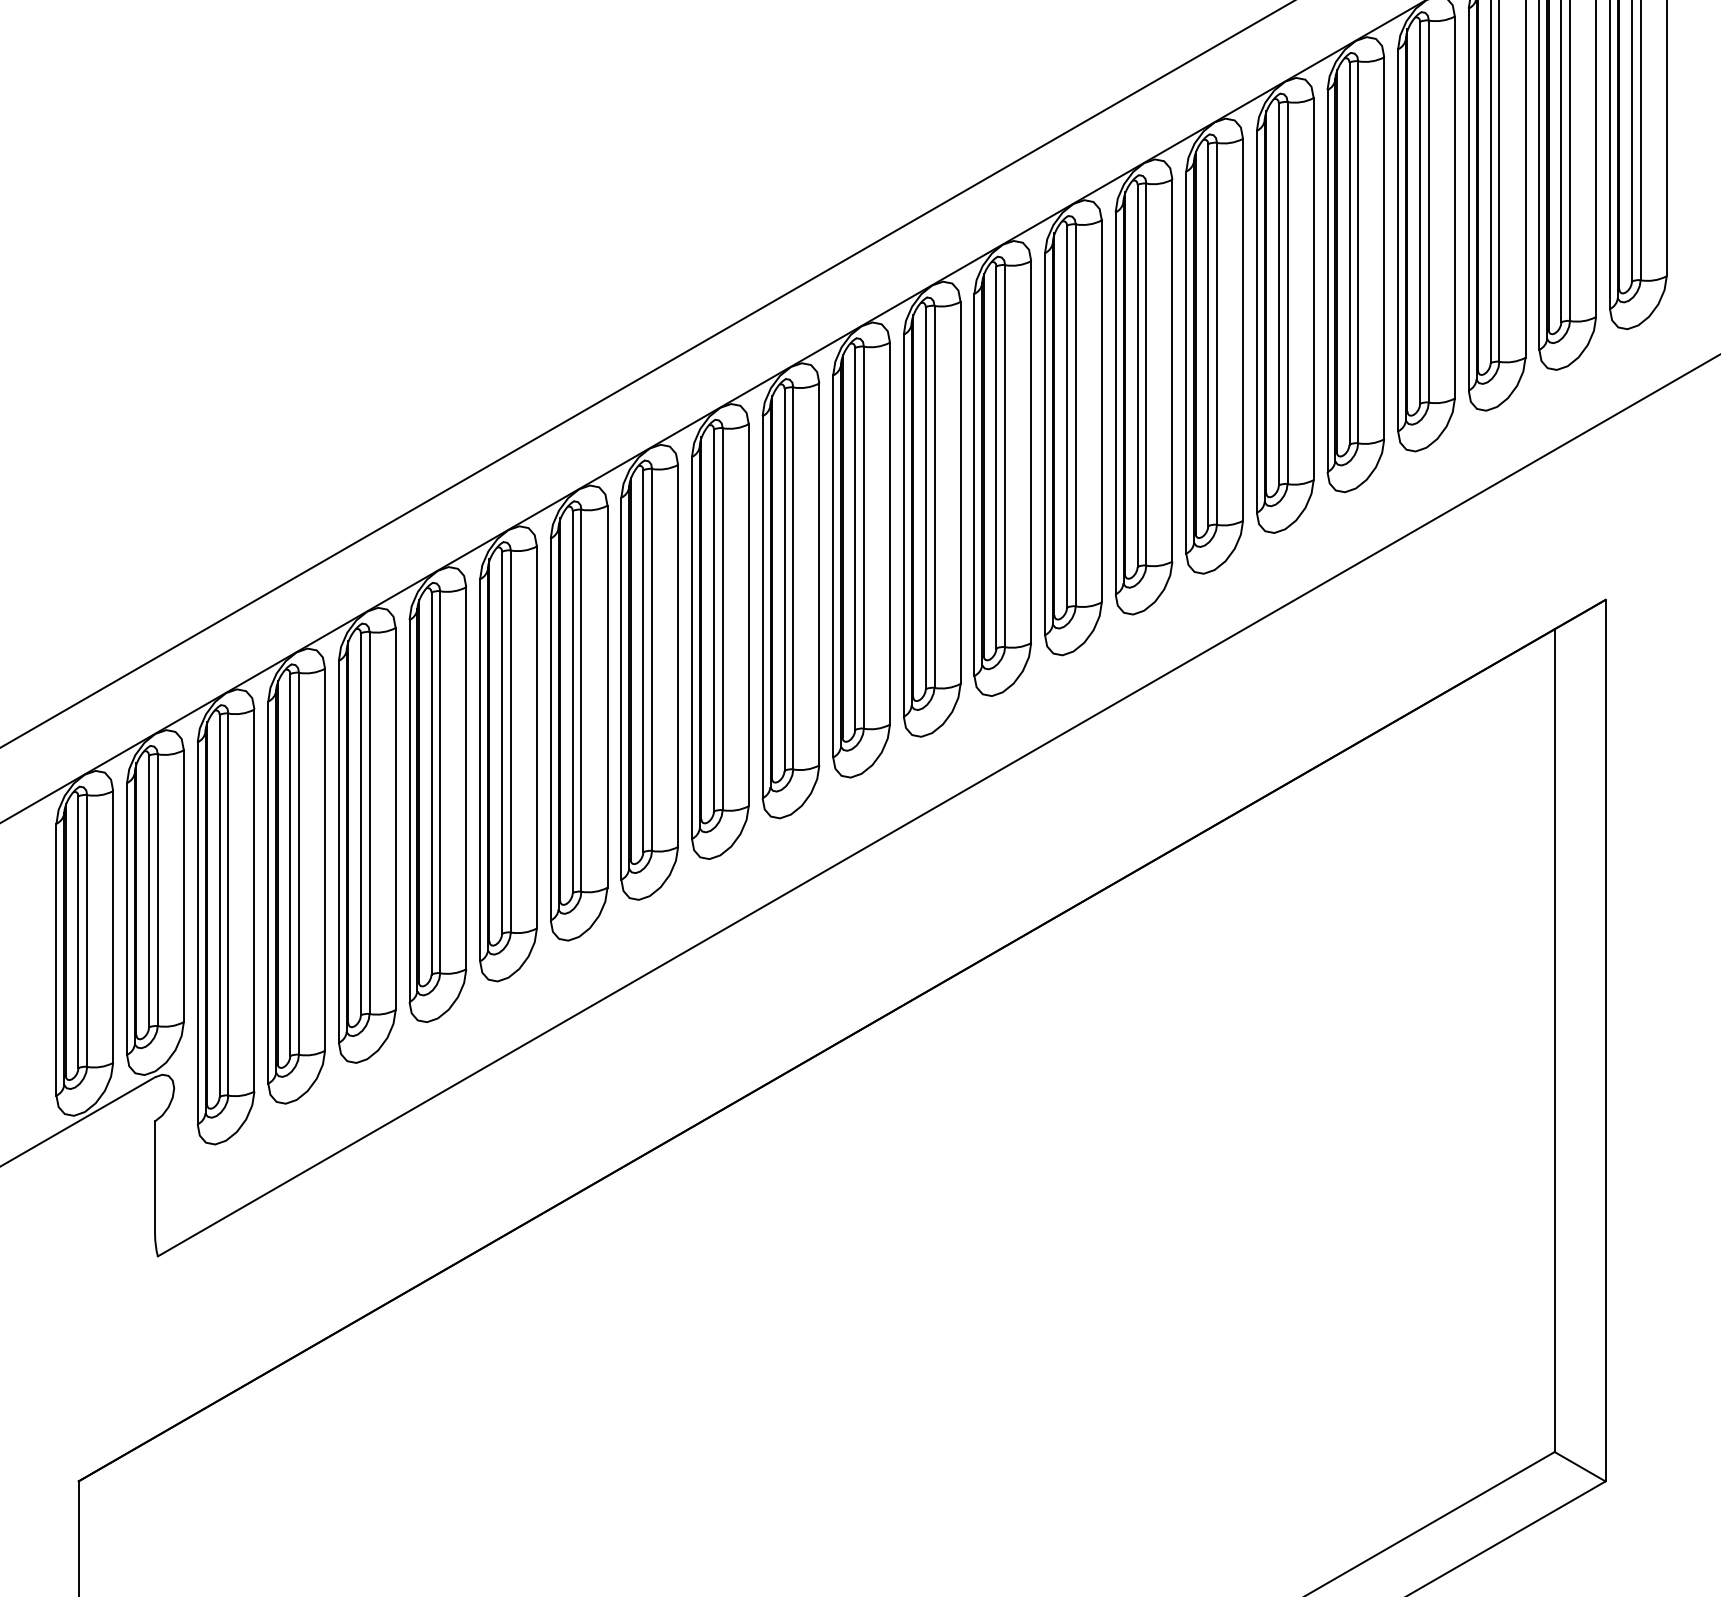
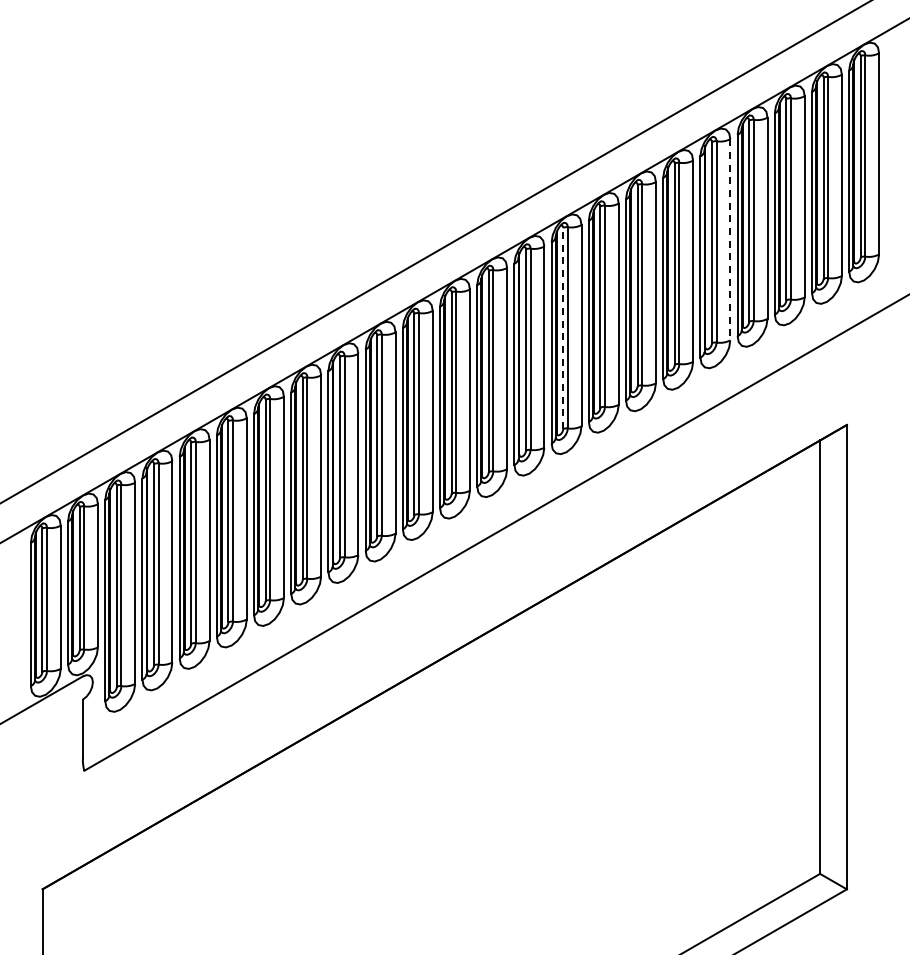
line: (1384, 247) -> (730, 239), solid -> dashed
line: (1067, 416) -> (563, 328), solid -> dashed

